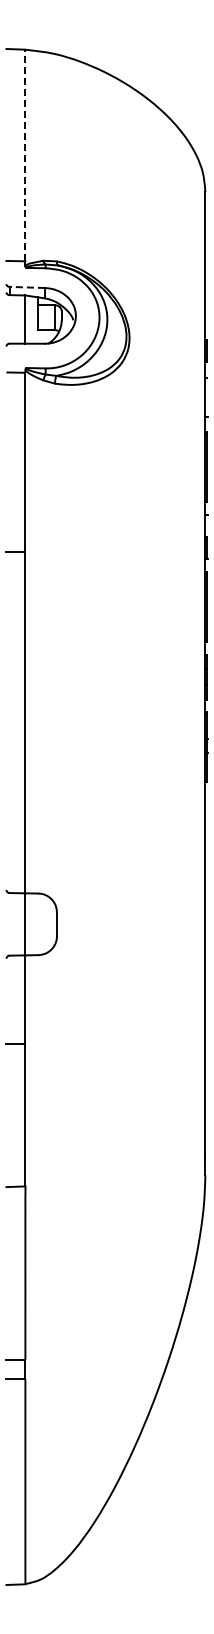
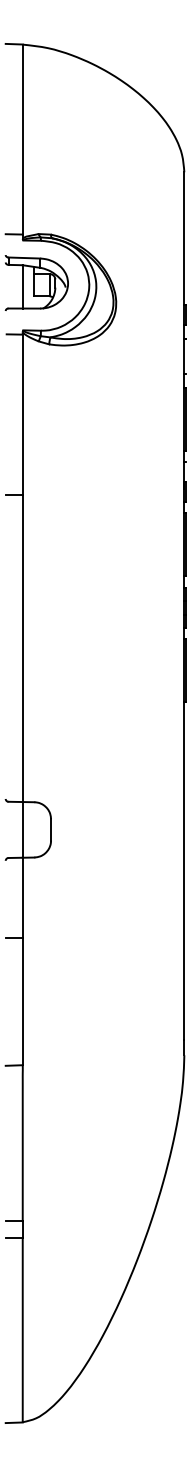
line: (25, 155) -> (22, 139), dashed -> solid
line: (27, 287) -> (24, 258), dashed -> solid

